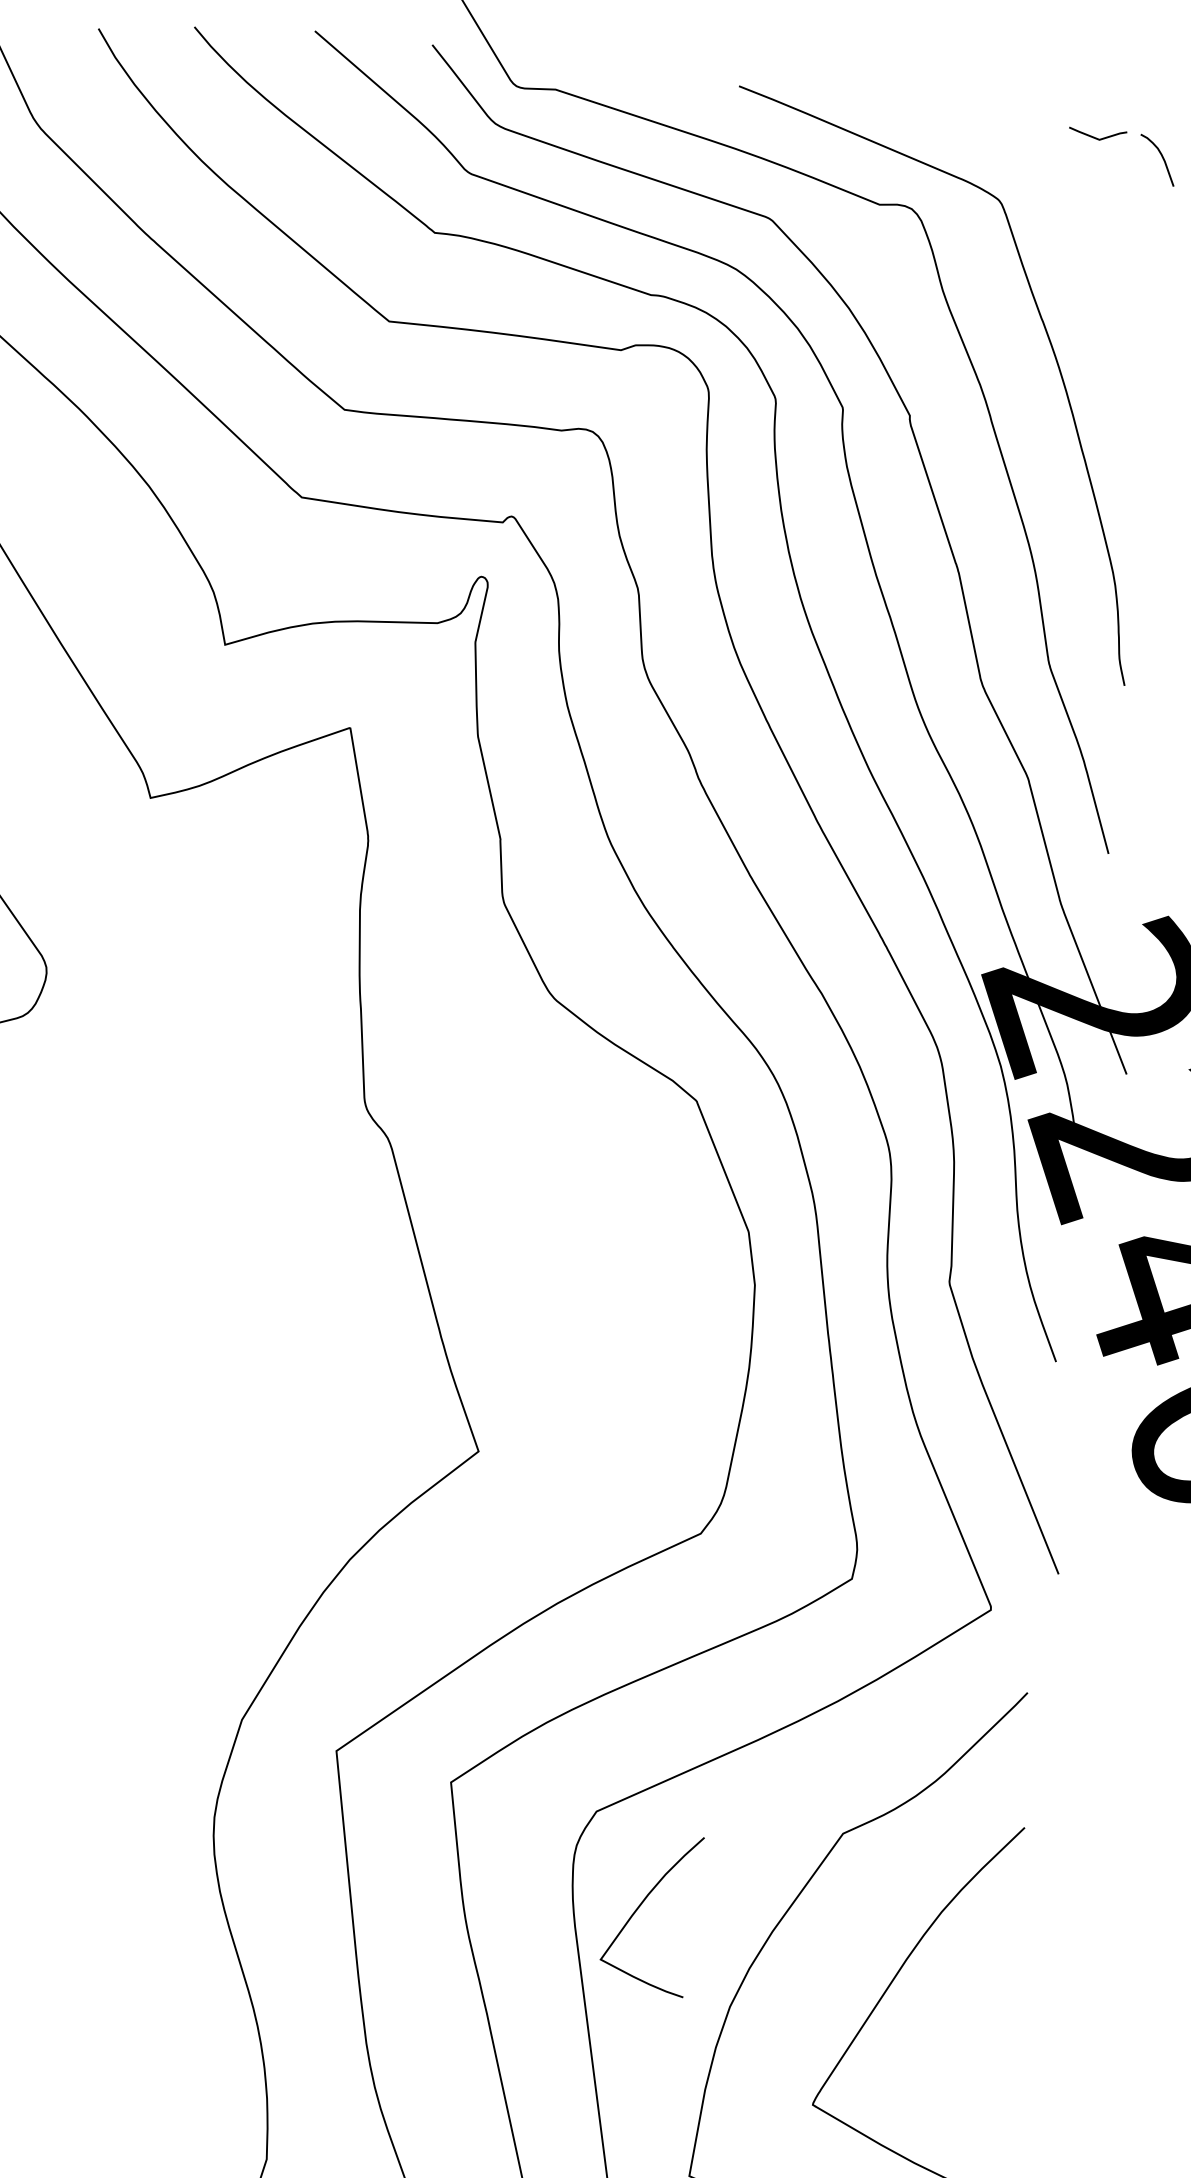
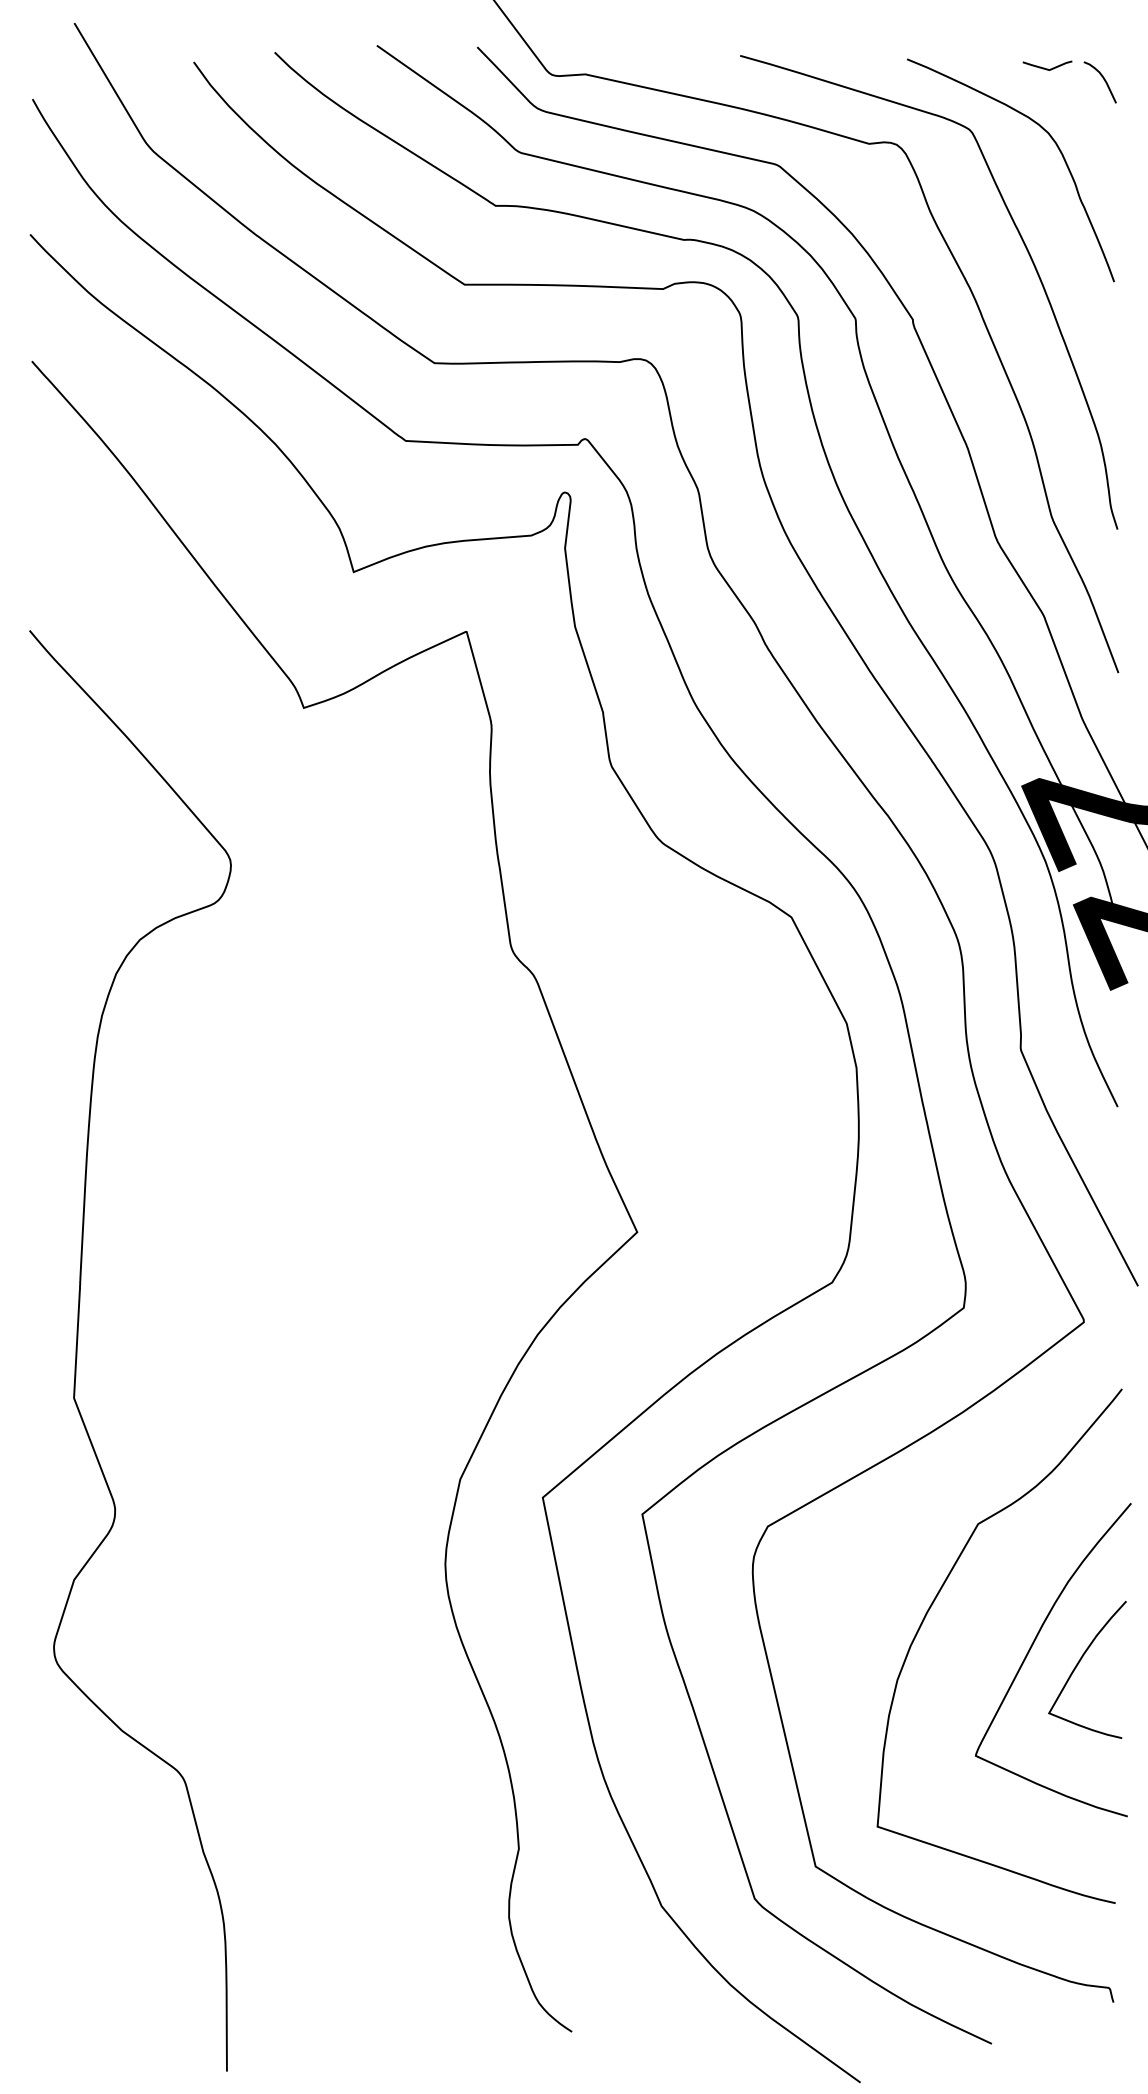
curve: (1094, 222) -> (1052, 140), added
curve: (642, 1904) -> (1079, 1663), moved

